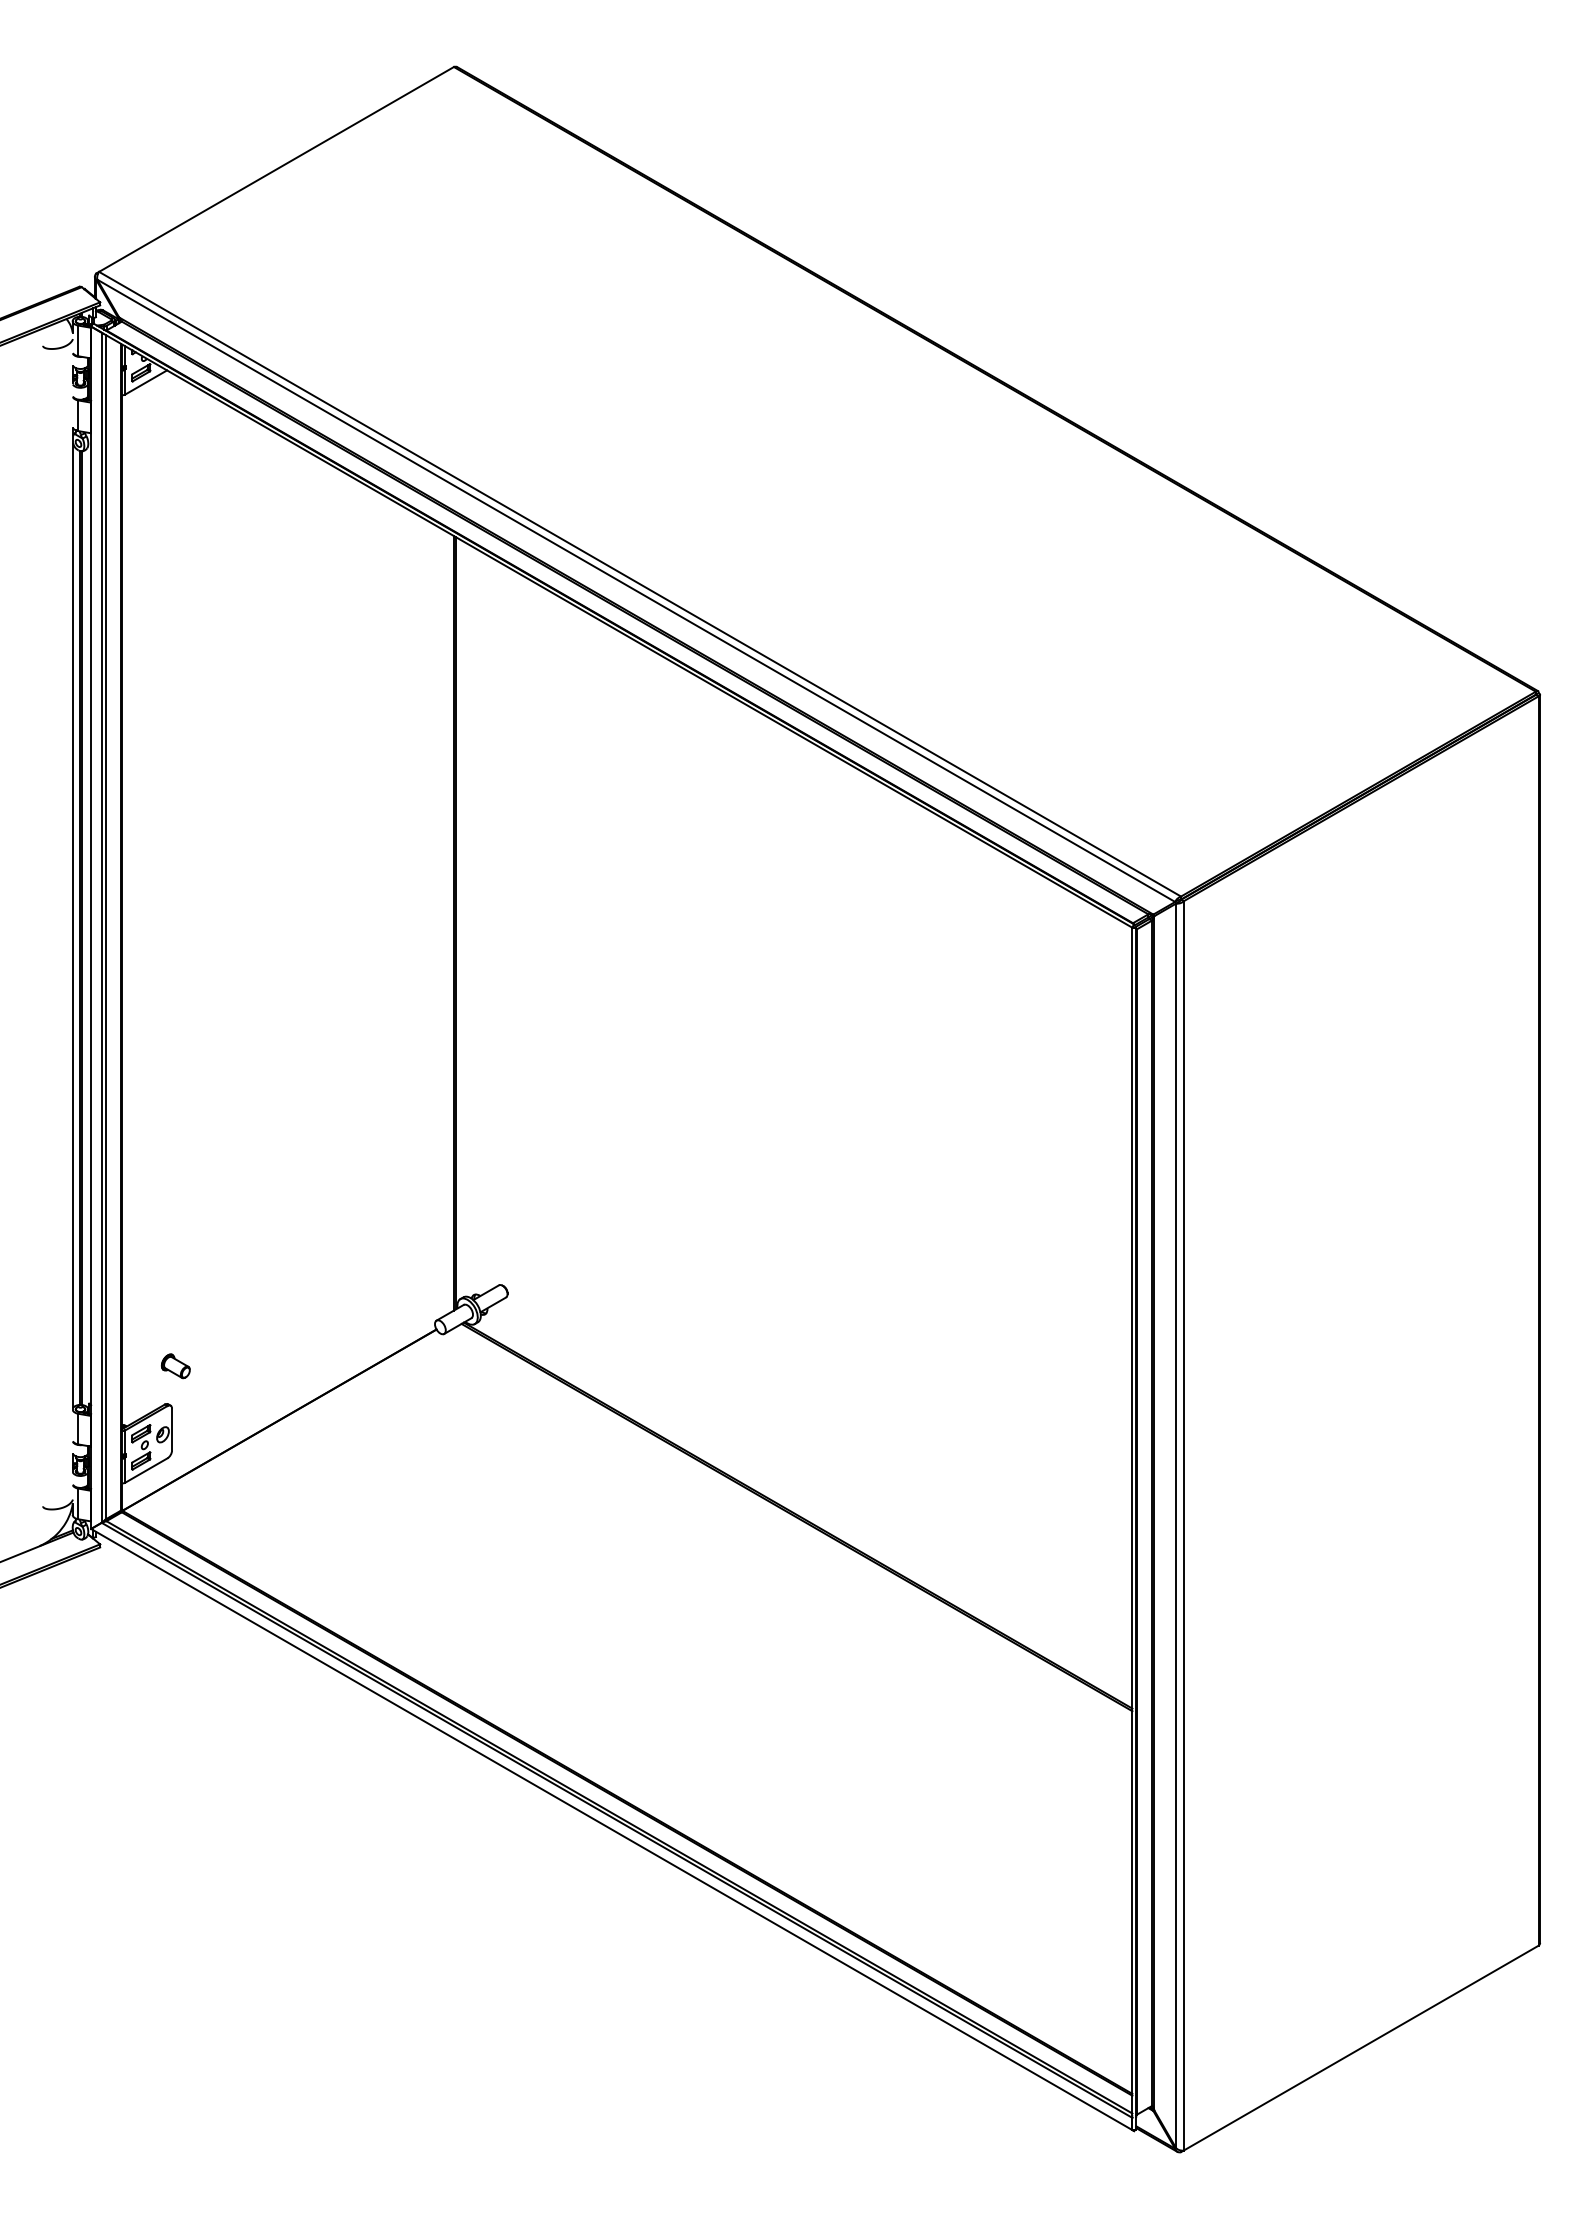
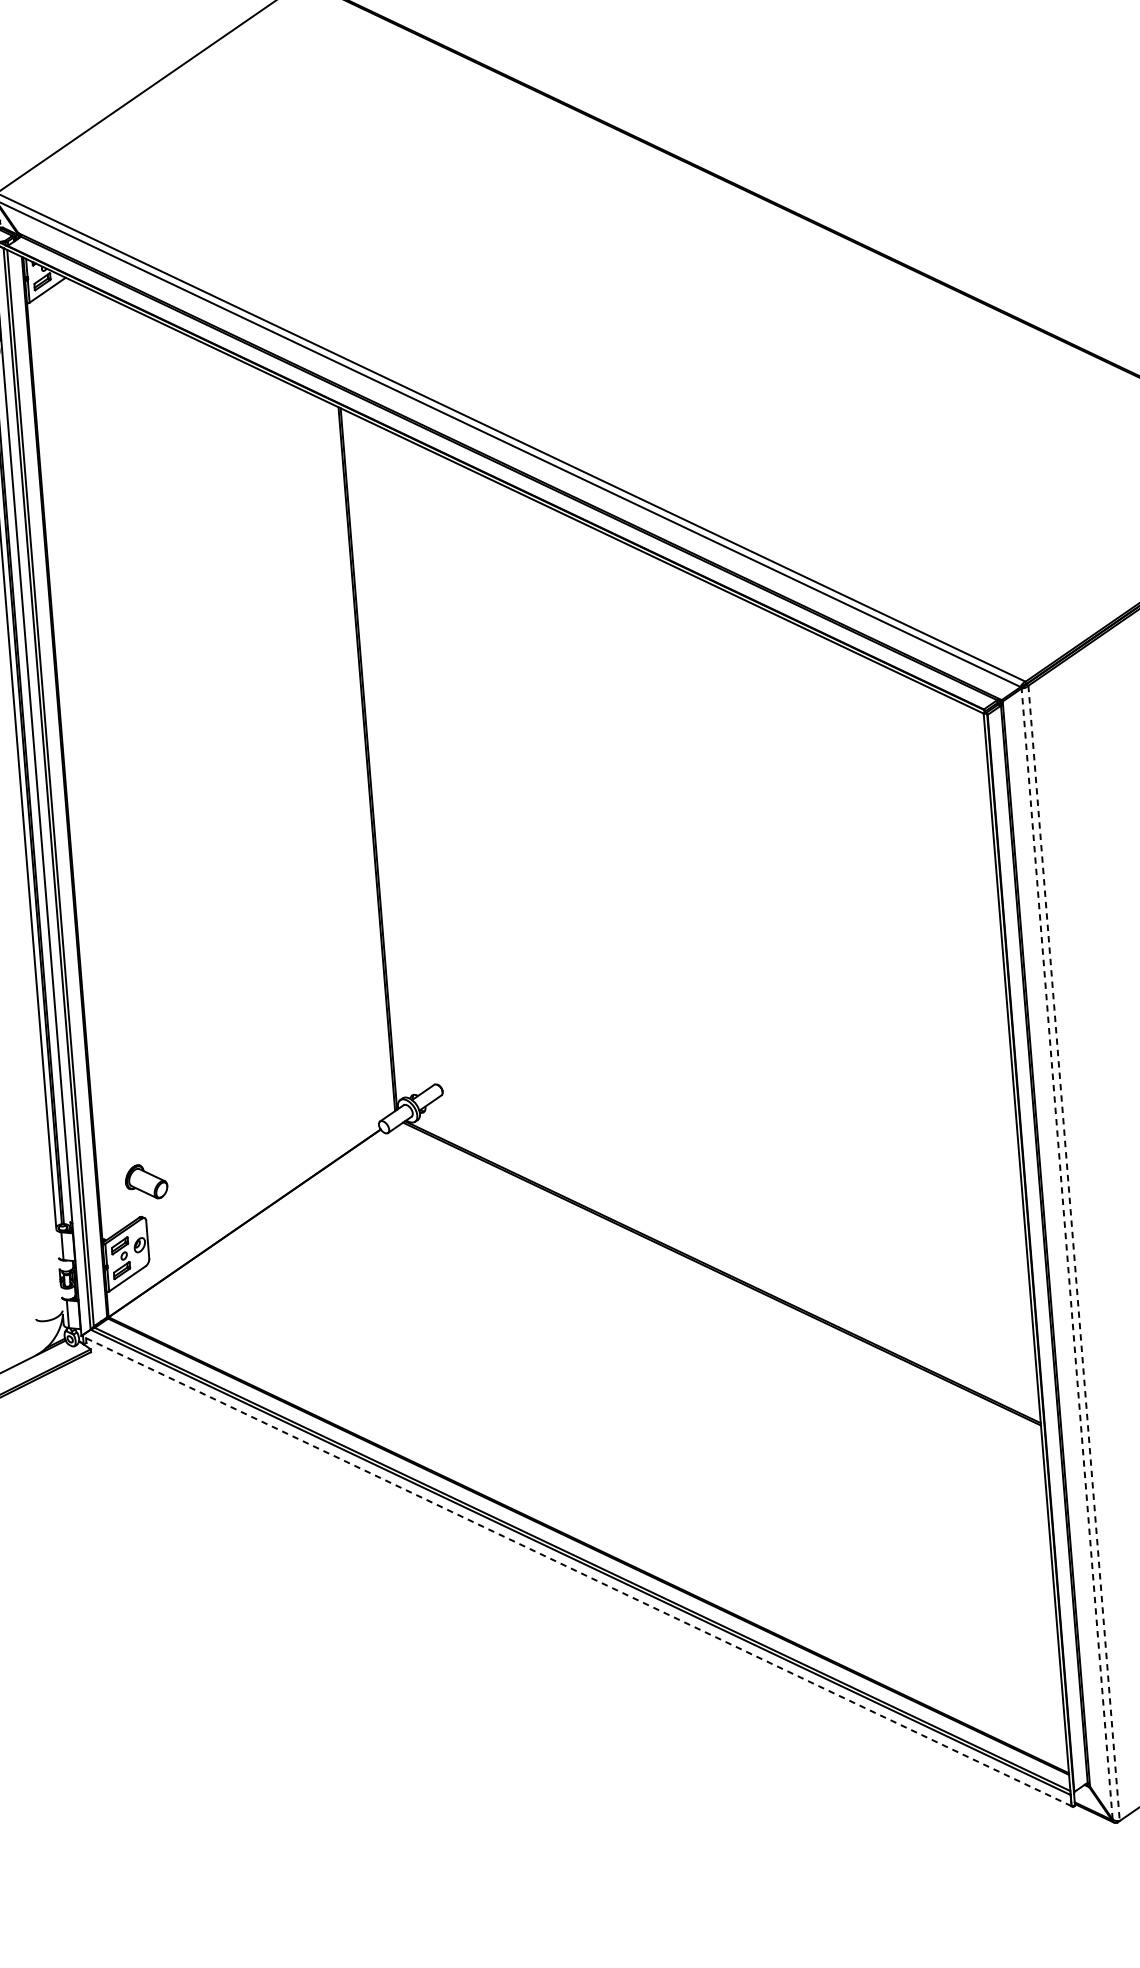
part: (175, 1366) -> (146, 1182), size x1.6
line: (1176, 1525) -> (1067, 1253), solid -> dashed
line: (1183, 1525) -> (1073, 1253), solid -> dashed
line: (611, 1829) -> (576, 1571), solid -> dashed

